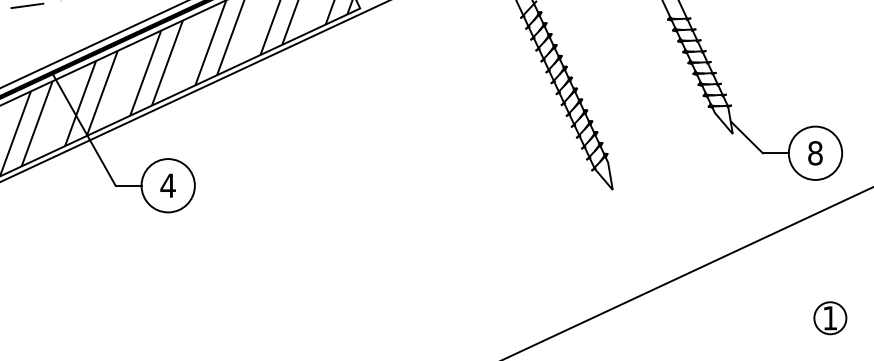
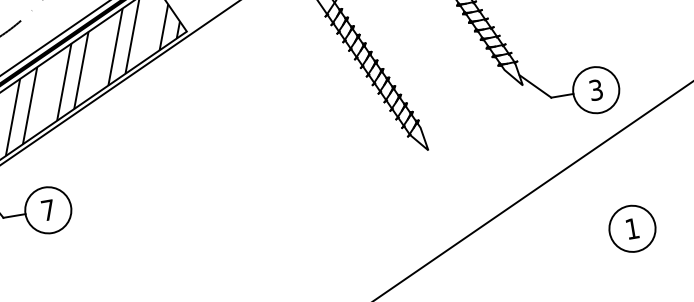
text: (815, 153) -> (596, 90), 8 -> 3
text: (167, 185) -> (47, 210), 4 -> 7
circle: (830, 317) -> (632, 228), size x1.67

